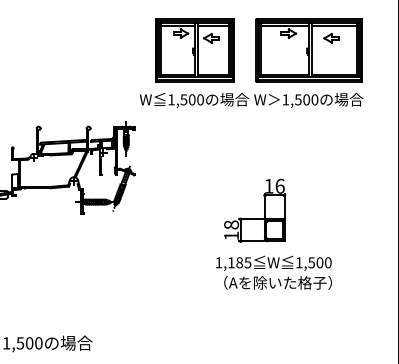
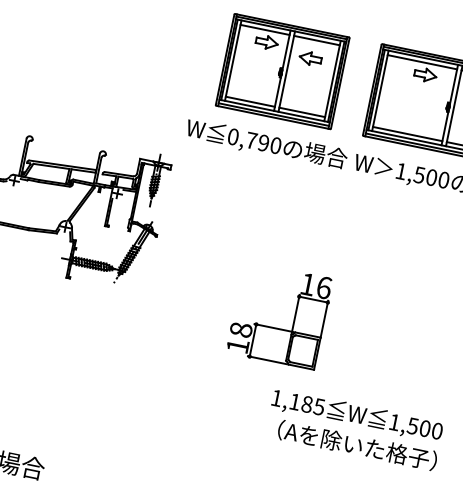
text: (181, 99) -> (248, 139), 1,500 -> 0,790
part: (255, 218) -> (278, 327), moved
text: (273, 272) -> (353, 428), moved

